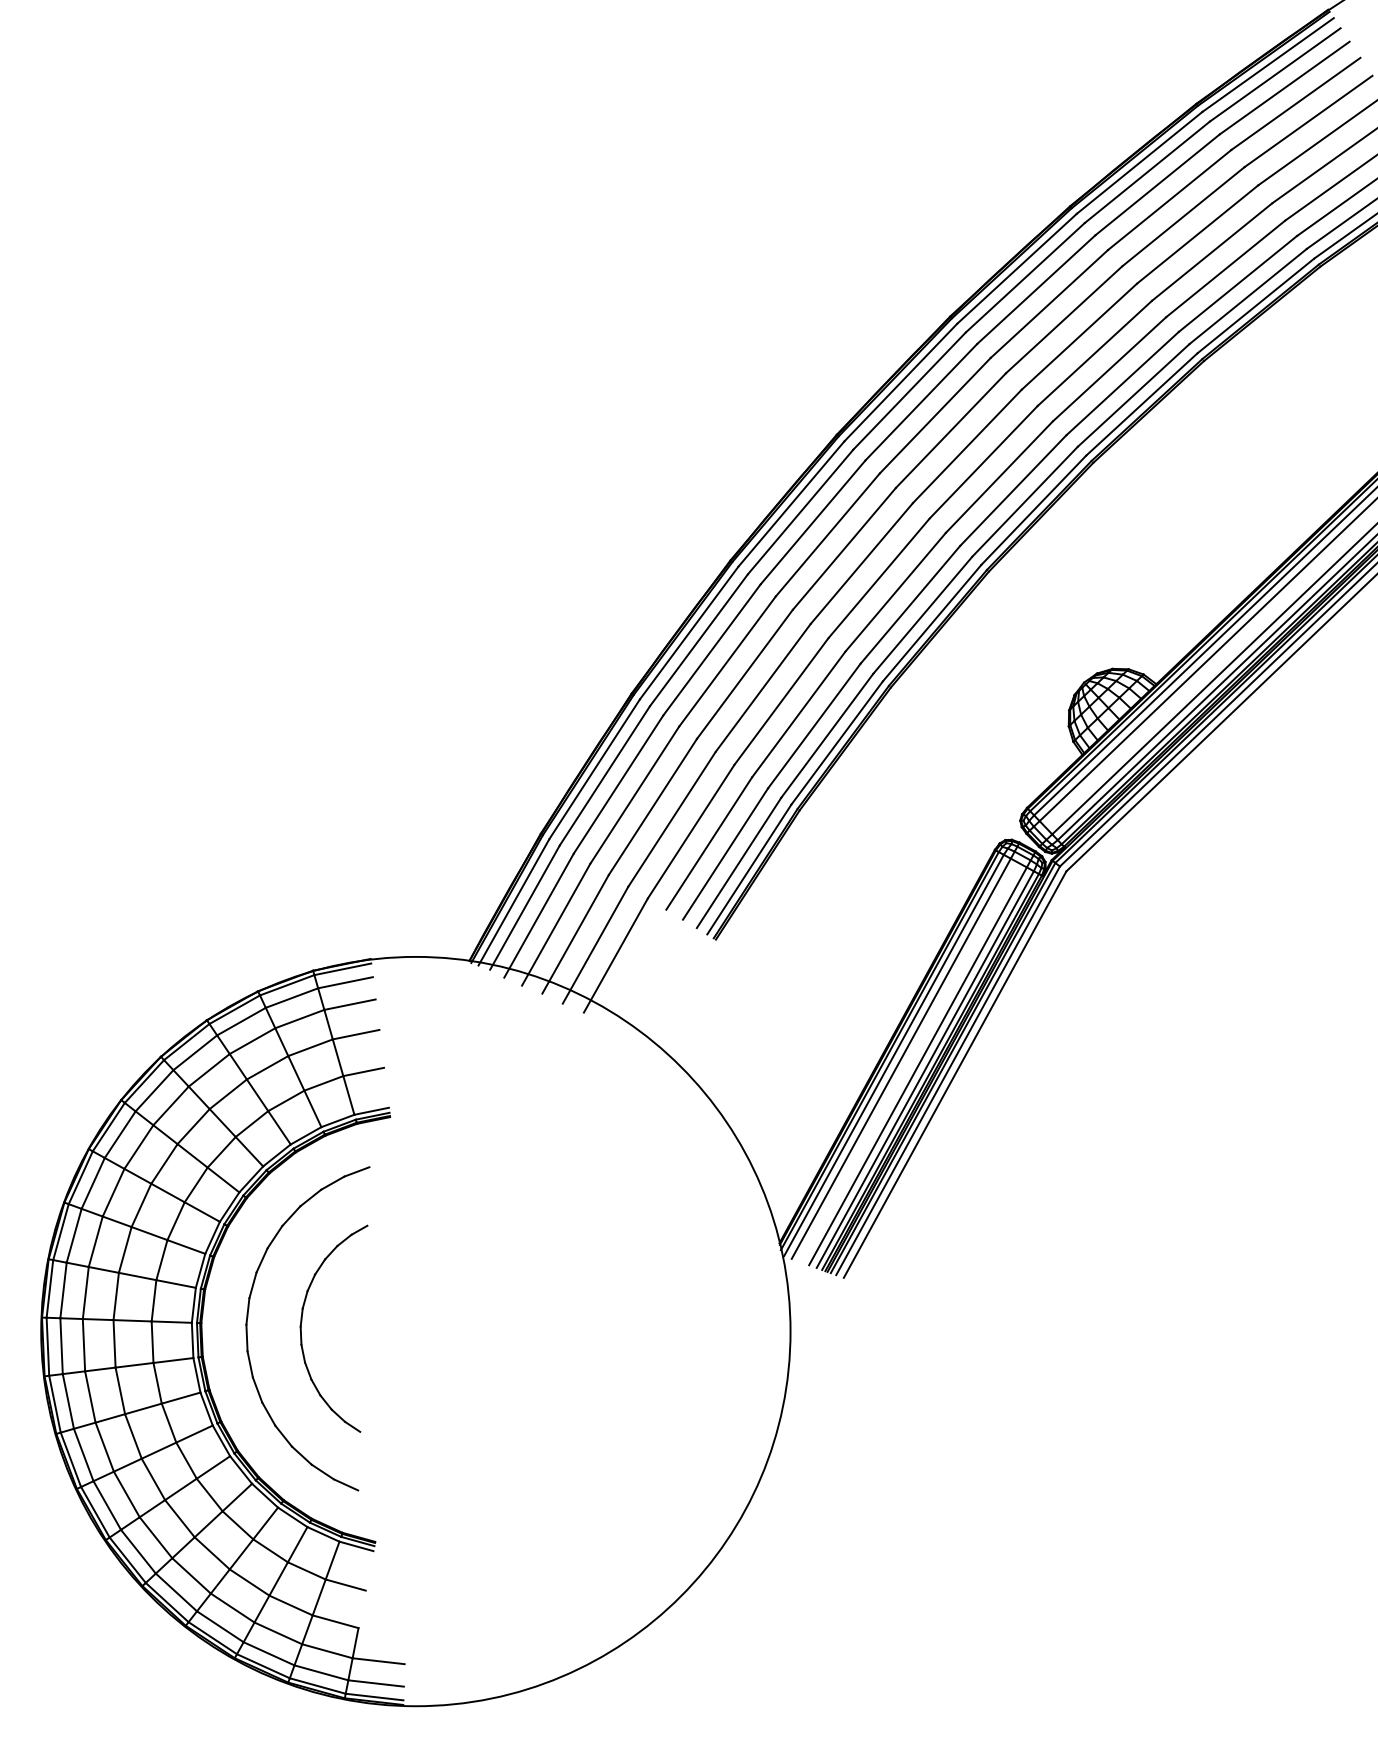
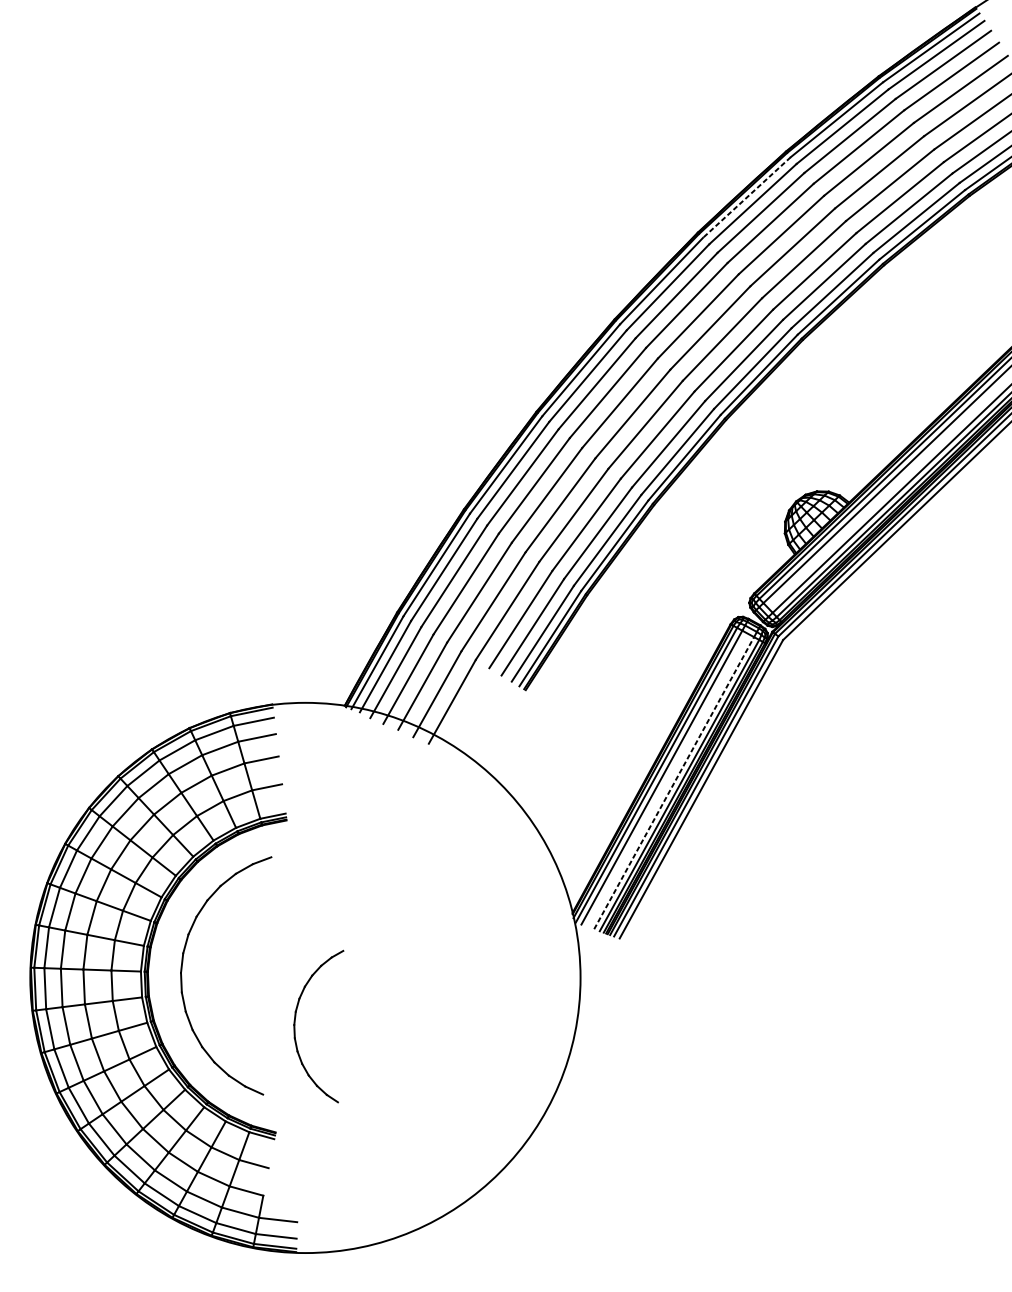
line: (1016, 269) -> (746, 198), solid -> dashed
line: (918, 1066) -> (674, 783), solid -> dashed
part: (302, 1322) -> (295, 1021), moved

